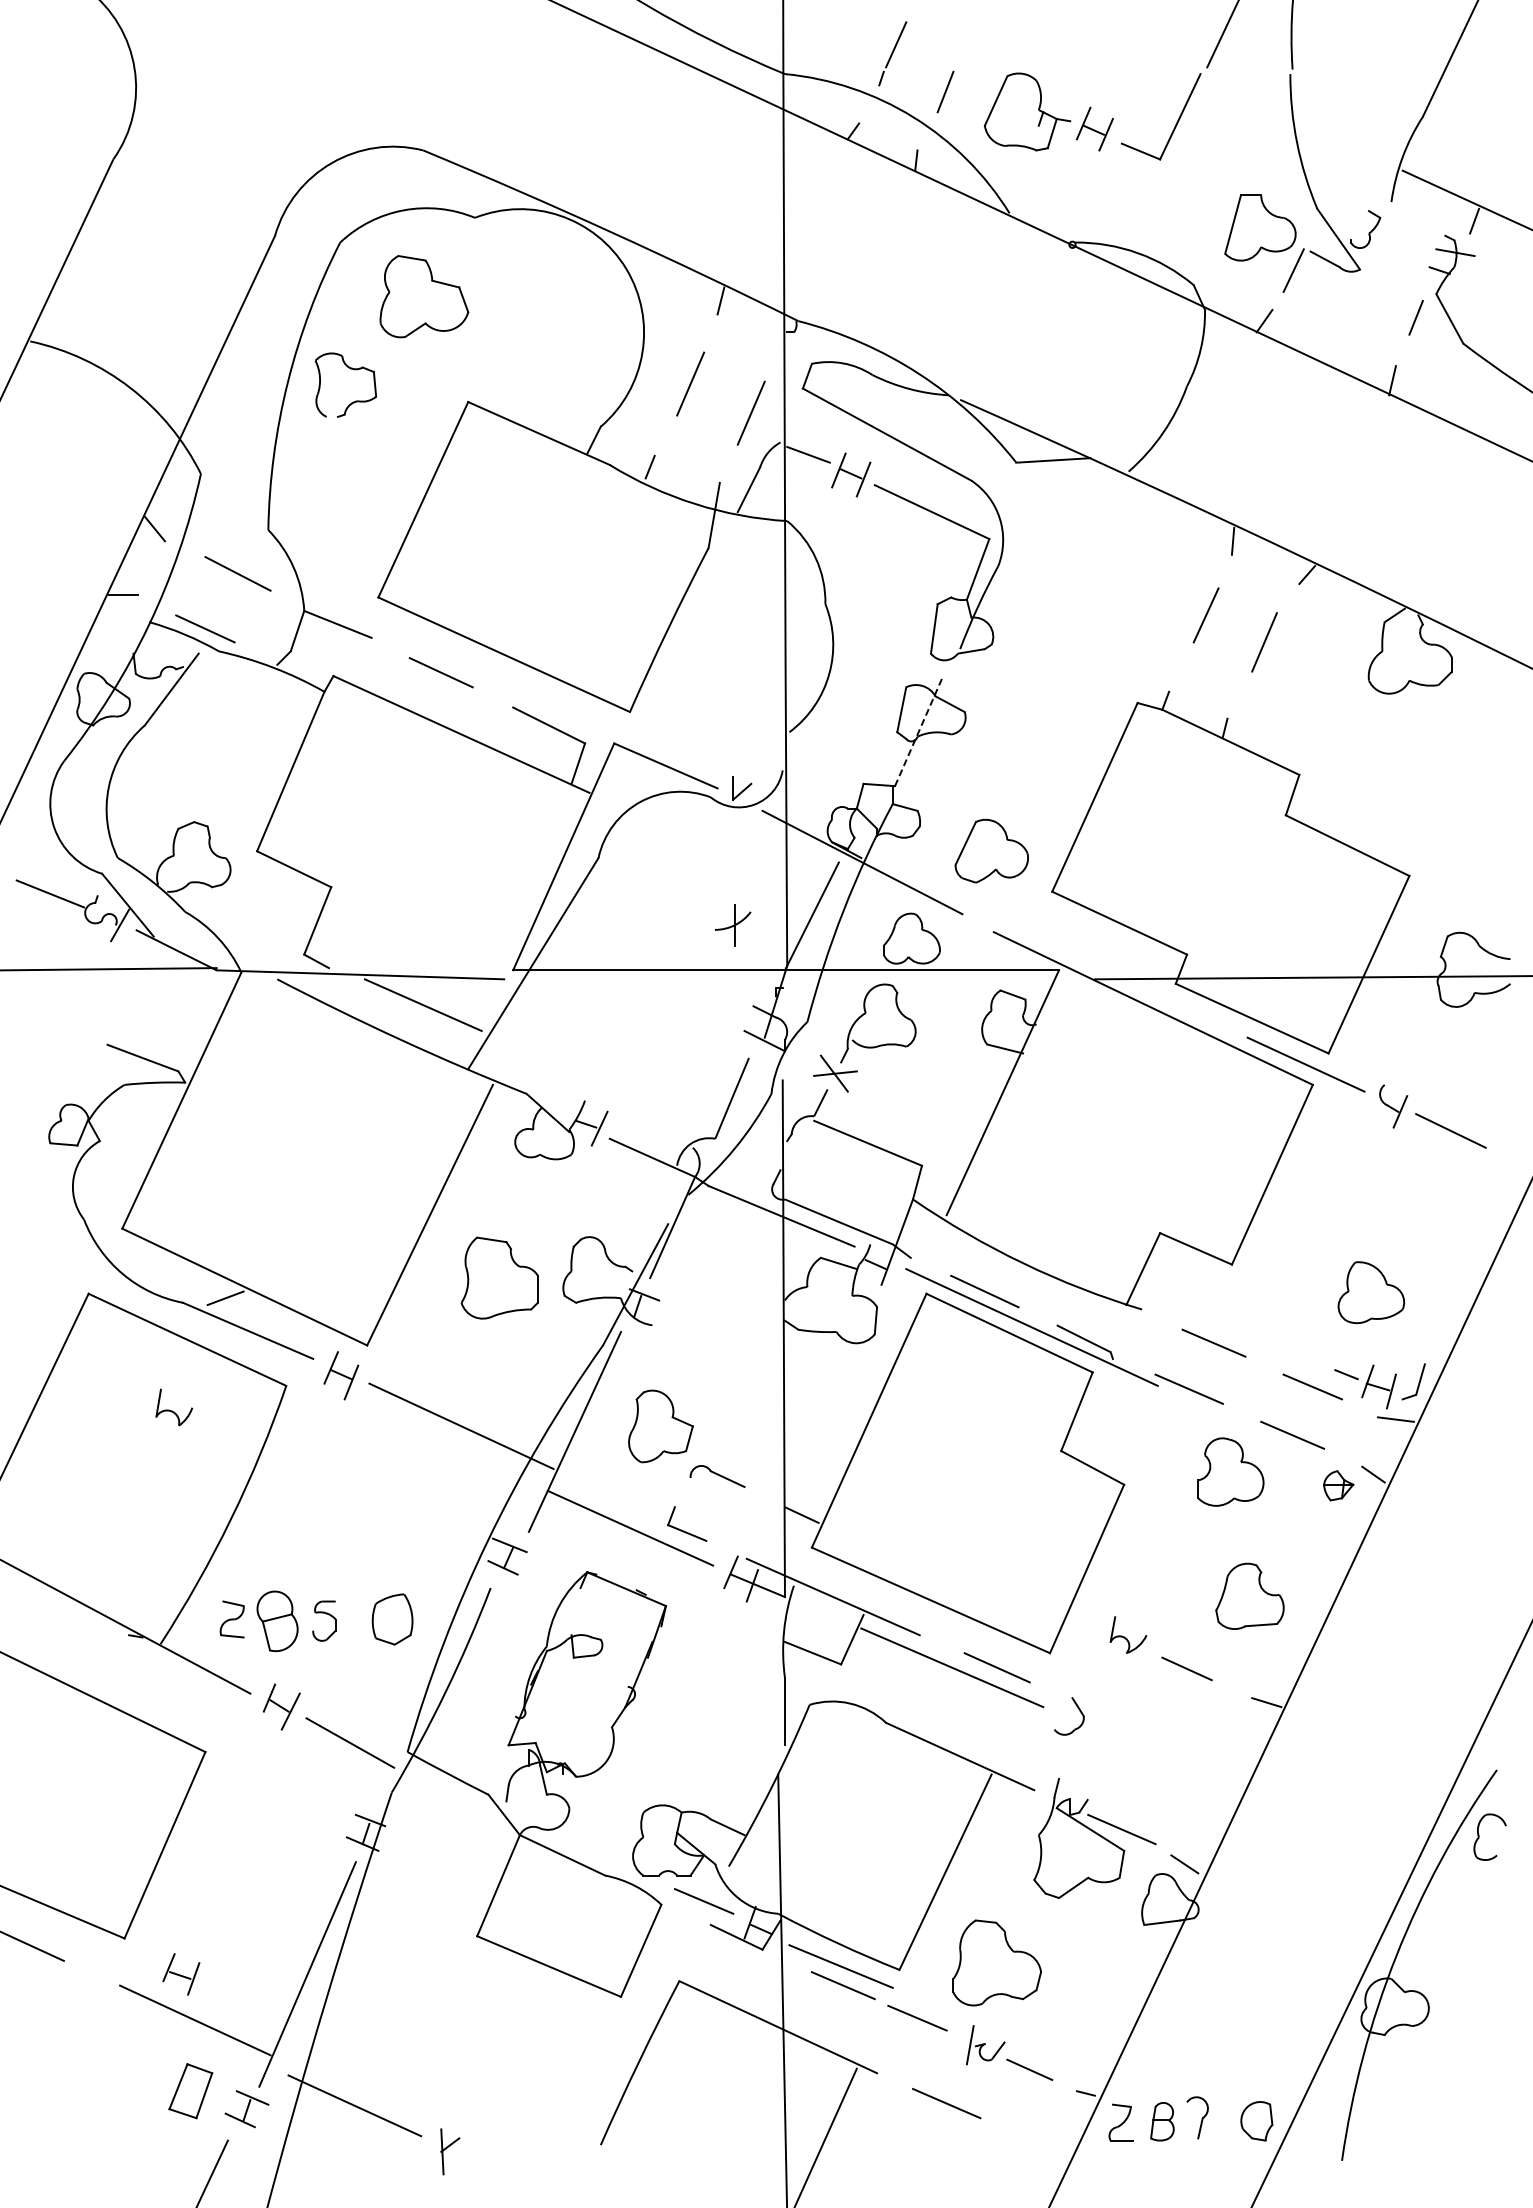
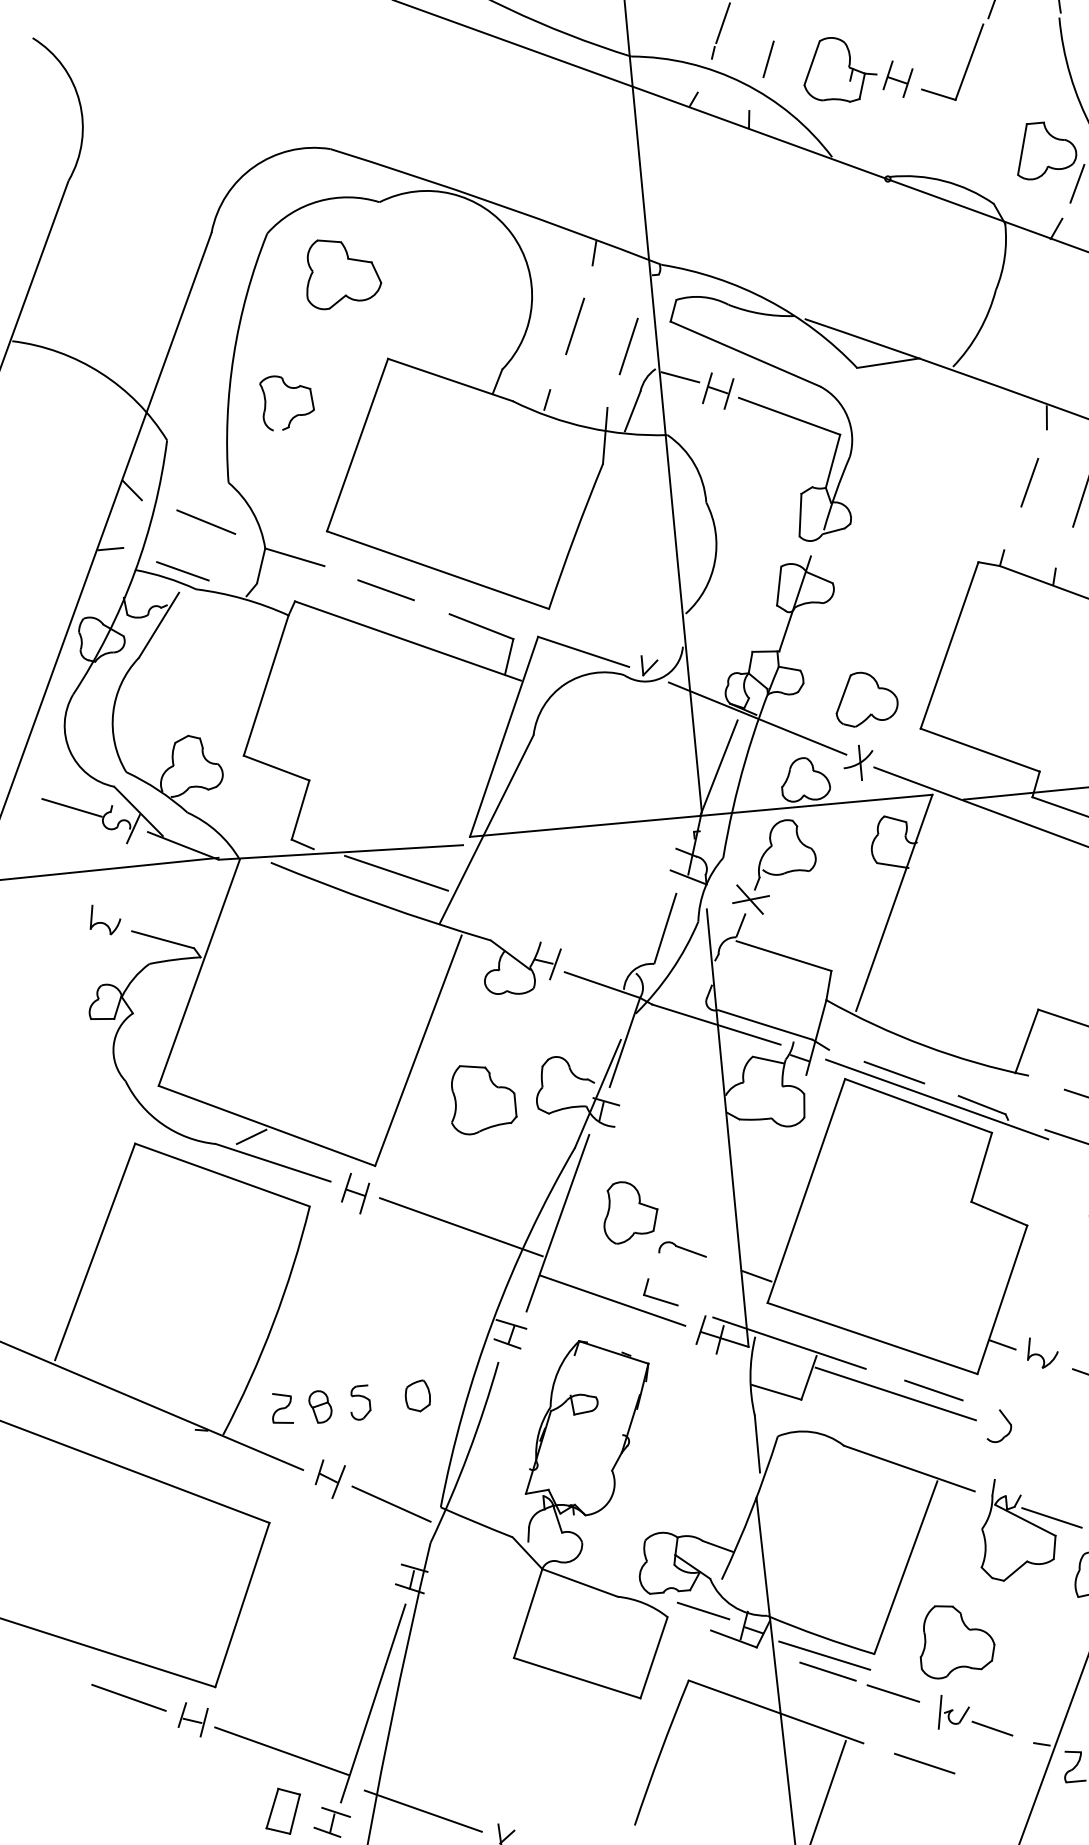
part: (350, 369) -> (290, 388), moved
line: (918, 732) -> (795, 604), dashed -> solid
part: (733, 925) -> (859, 763), moved
part: (174, 1407) -> (105, 919), moved
part: (392, 1619) -> (417, 1396), size x0.71
part: (277, 1621) -> (320, 1406), size x0.62
line: (1082, 1621) -> (1002, 1344), added
part: (181, 1974) -> (193, 1719), moved

